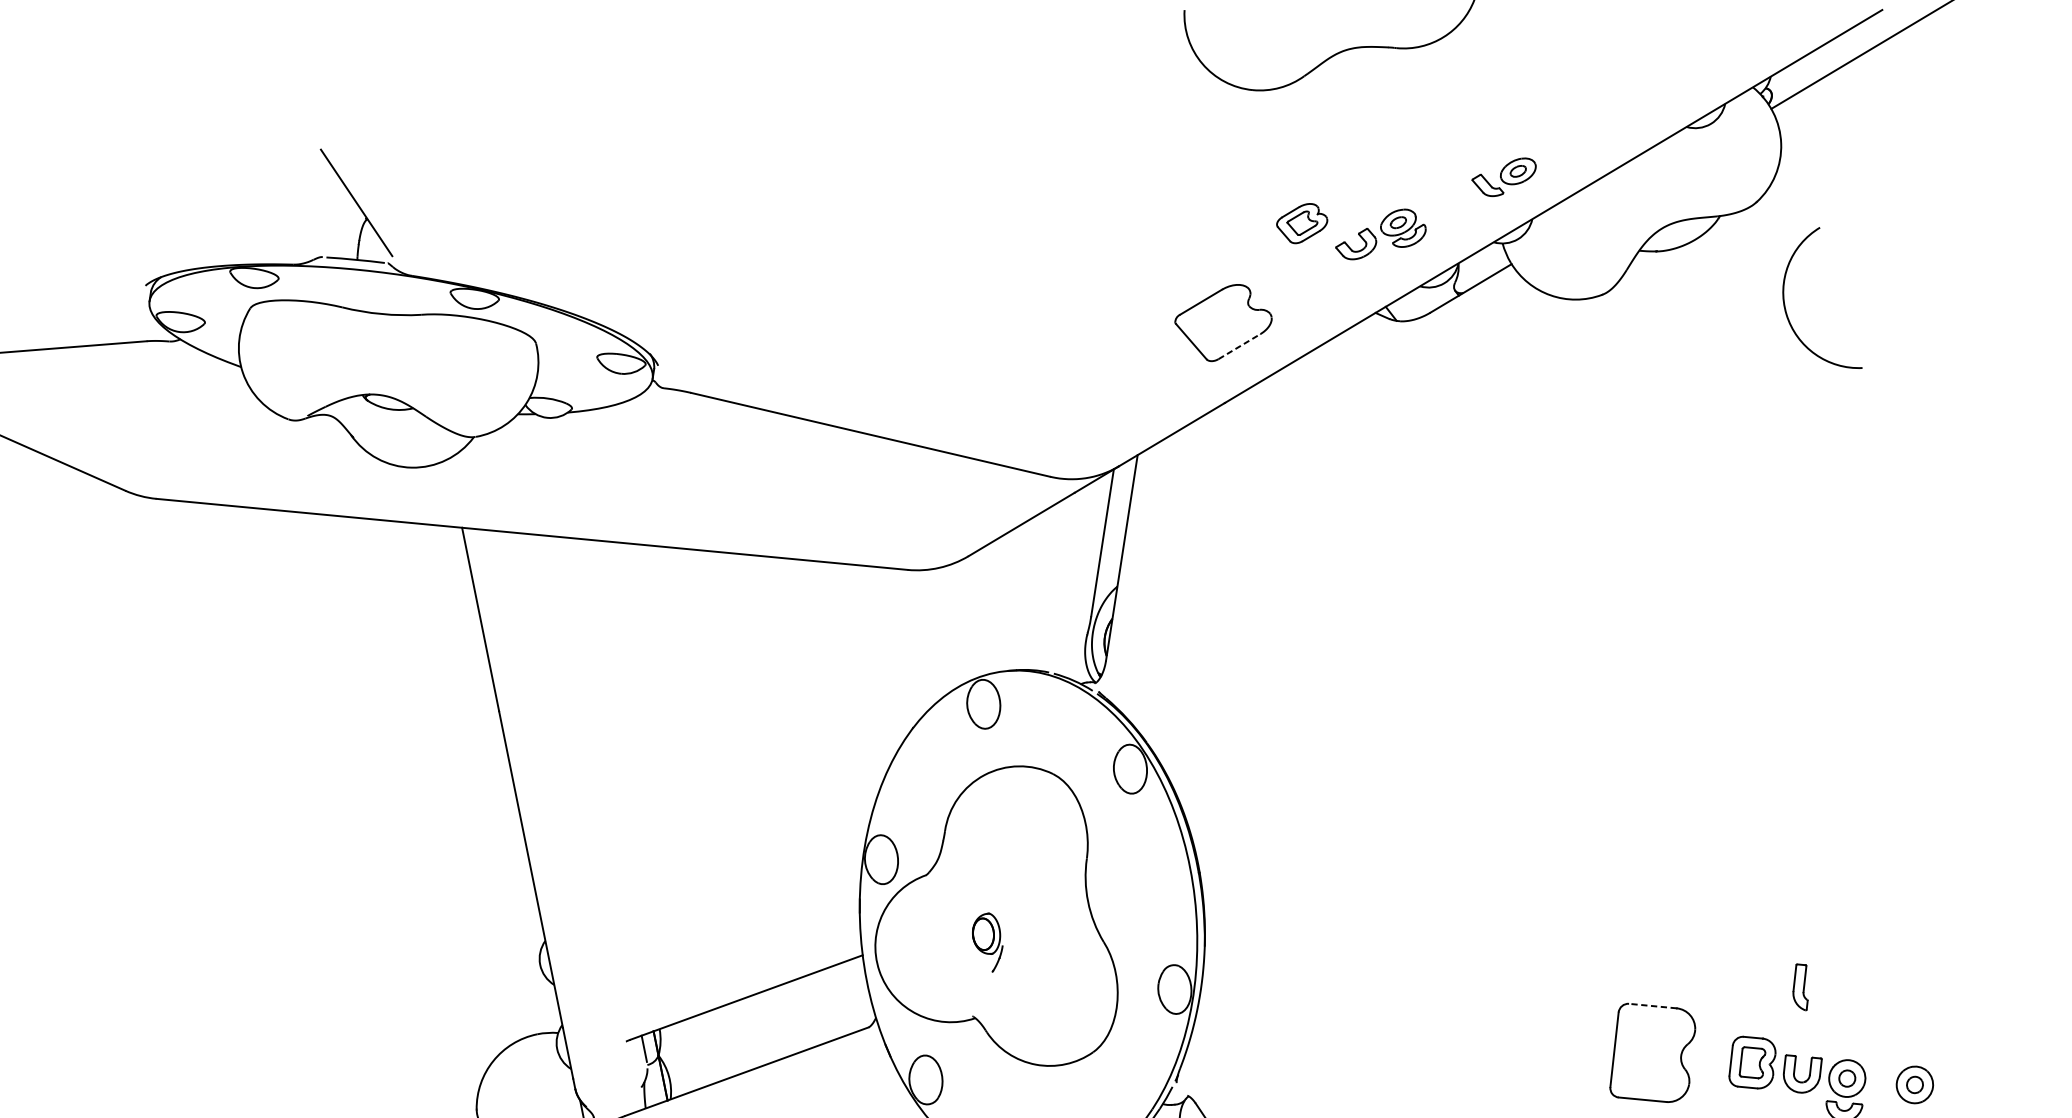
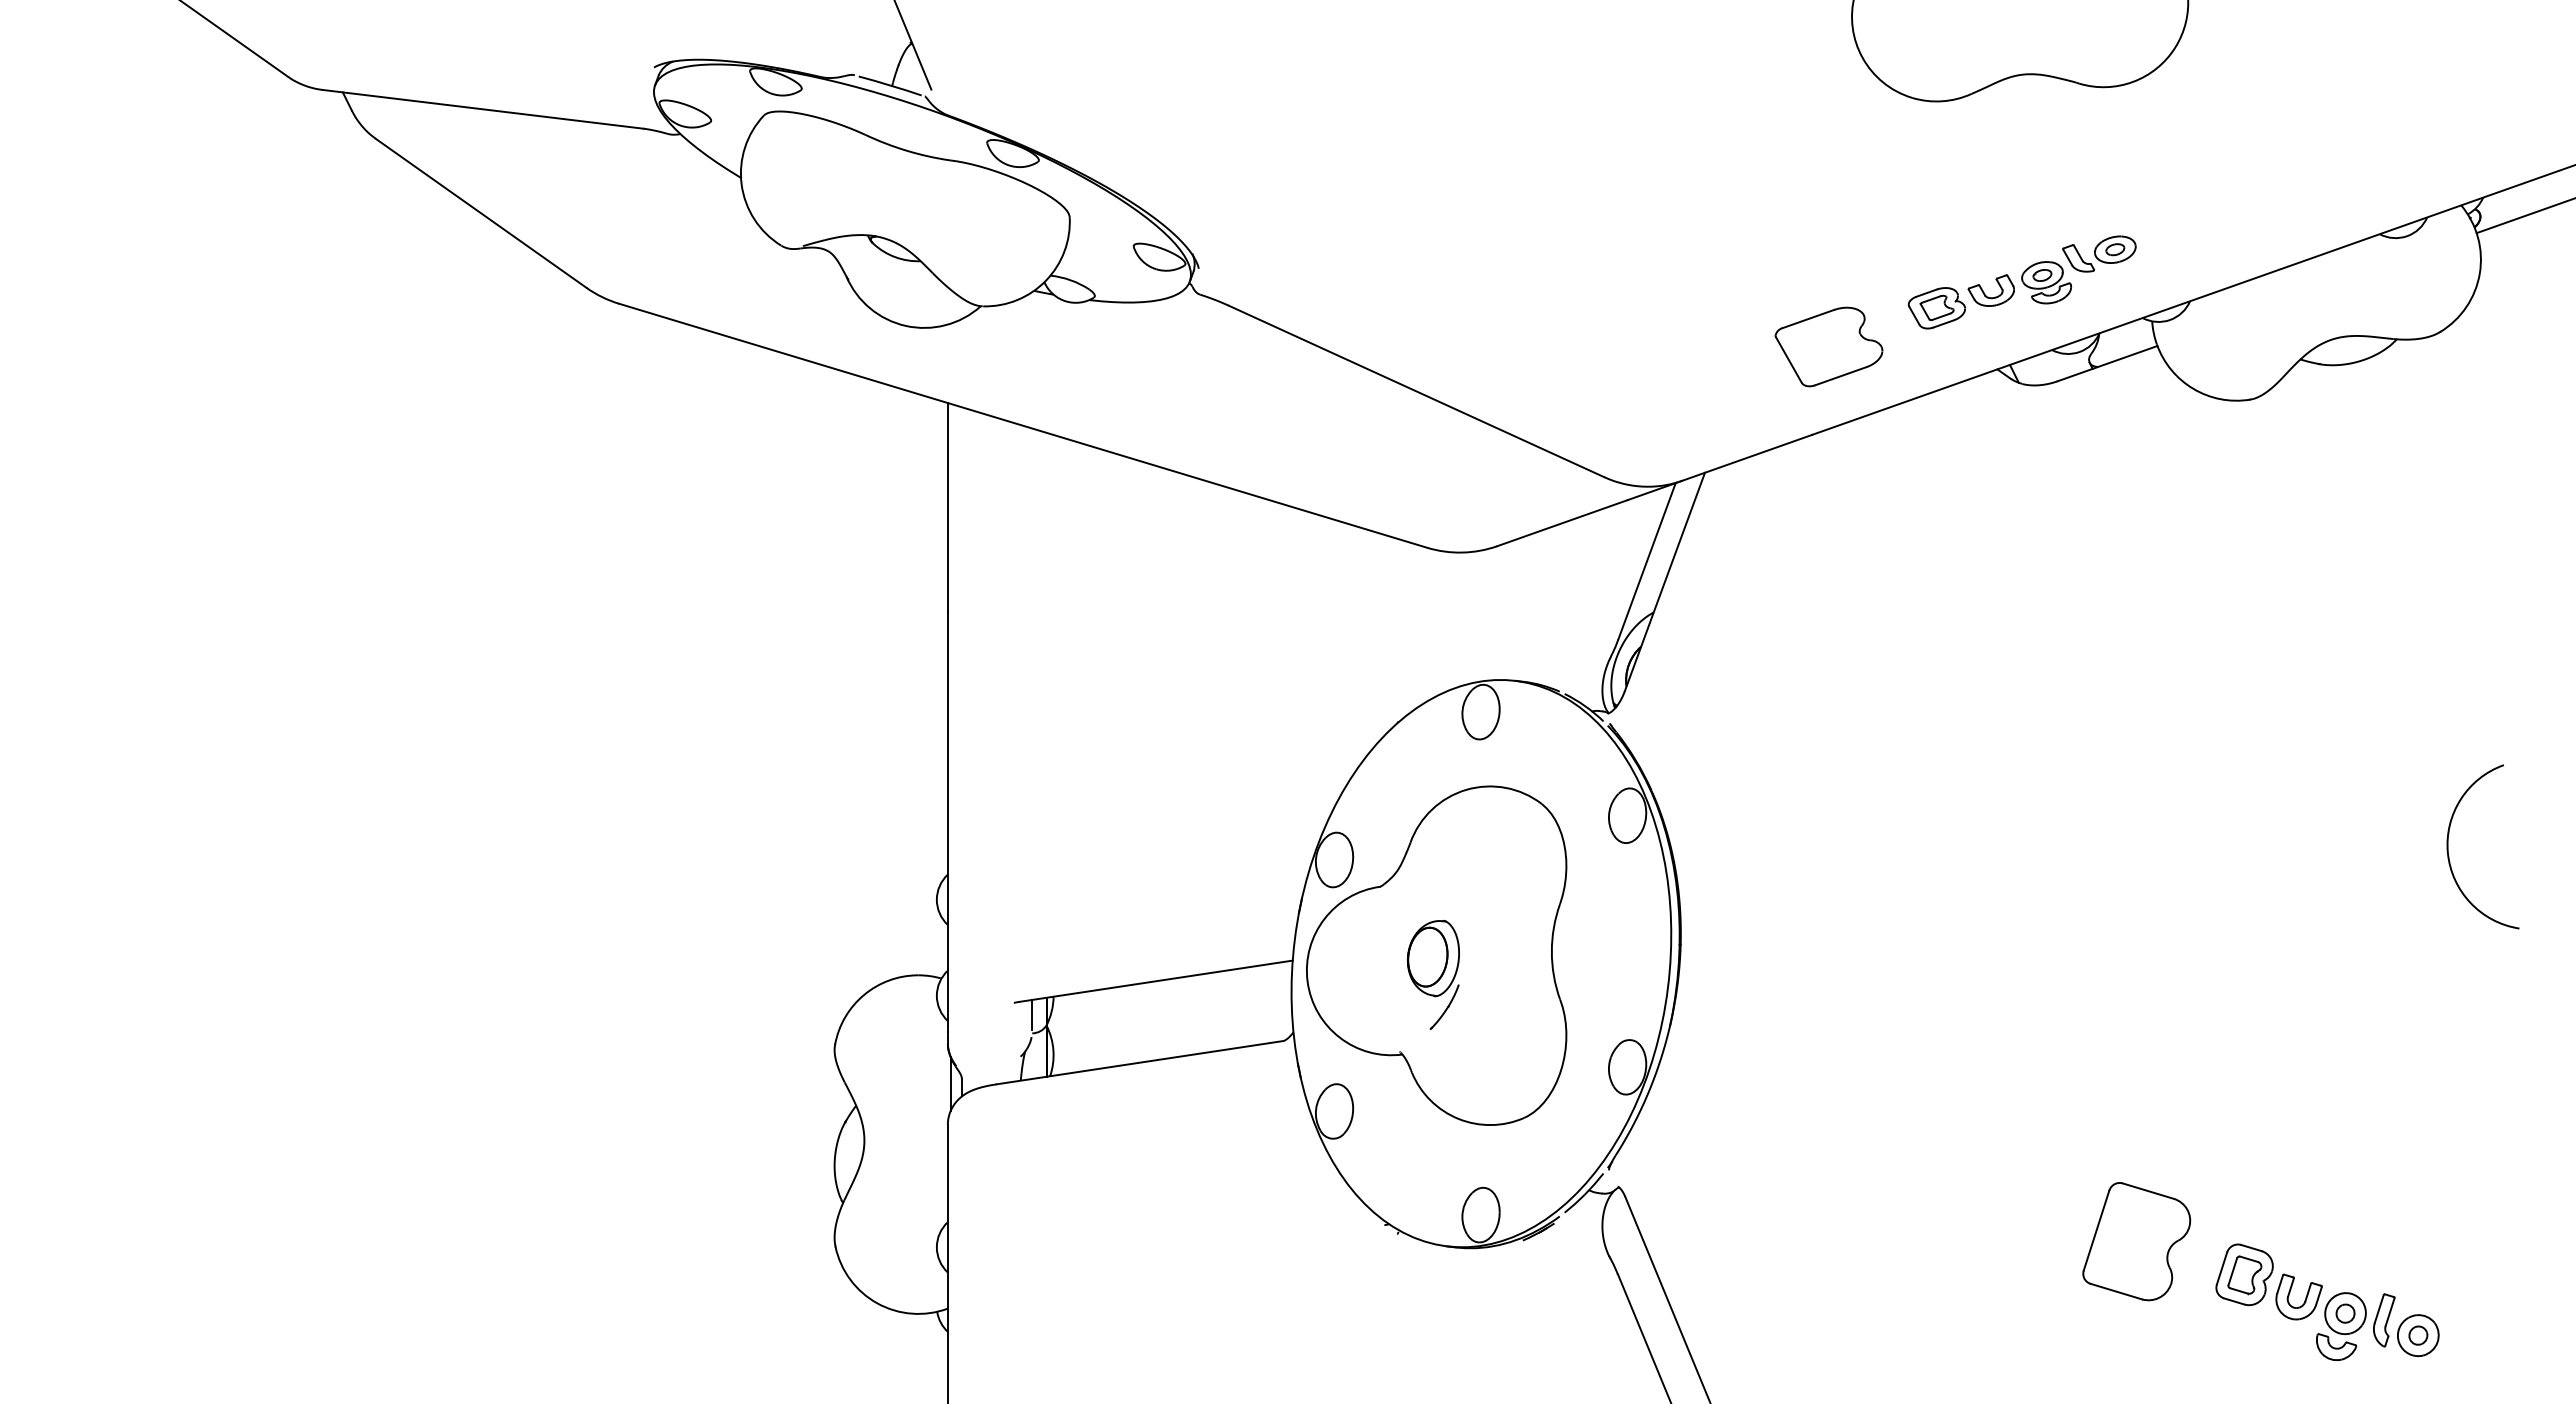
part: (1505, 177) -> (2099, 253), moved
part: (1302, 223) -> (1936, 308), moved
arc: (1785, 308) -> (2448, 846), moved
line: (1240, 346) -> (1841, 376), dashed -> solid
part: (987, 942) -> (1432, 974), size x1.67
part: (1801, 987) -> (2384, 1320), moved
line: (1653, 1006) -> (2148, 1191), dashed -> solid

